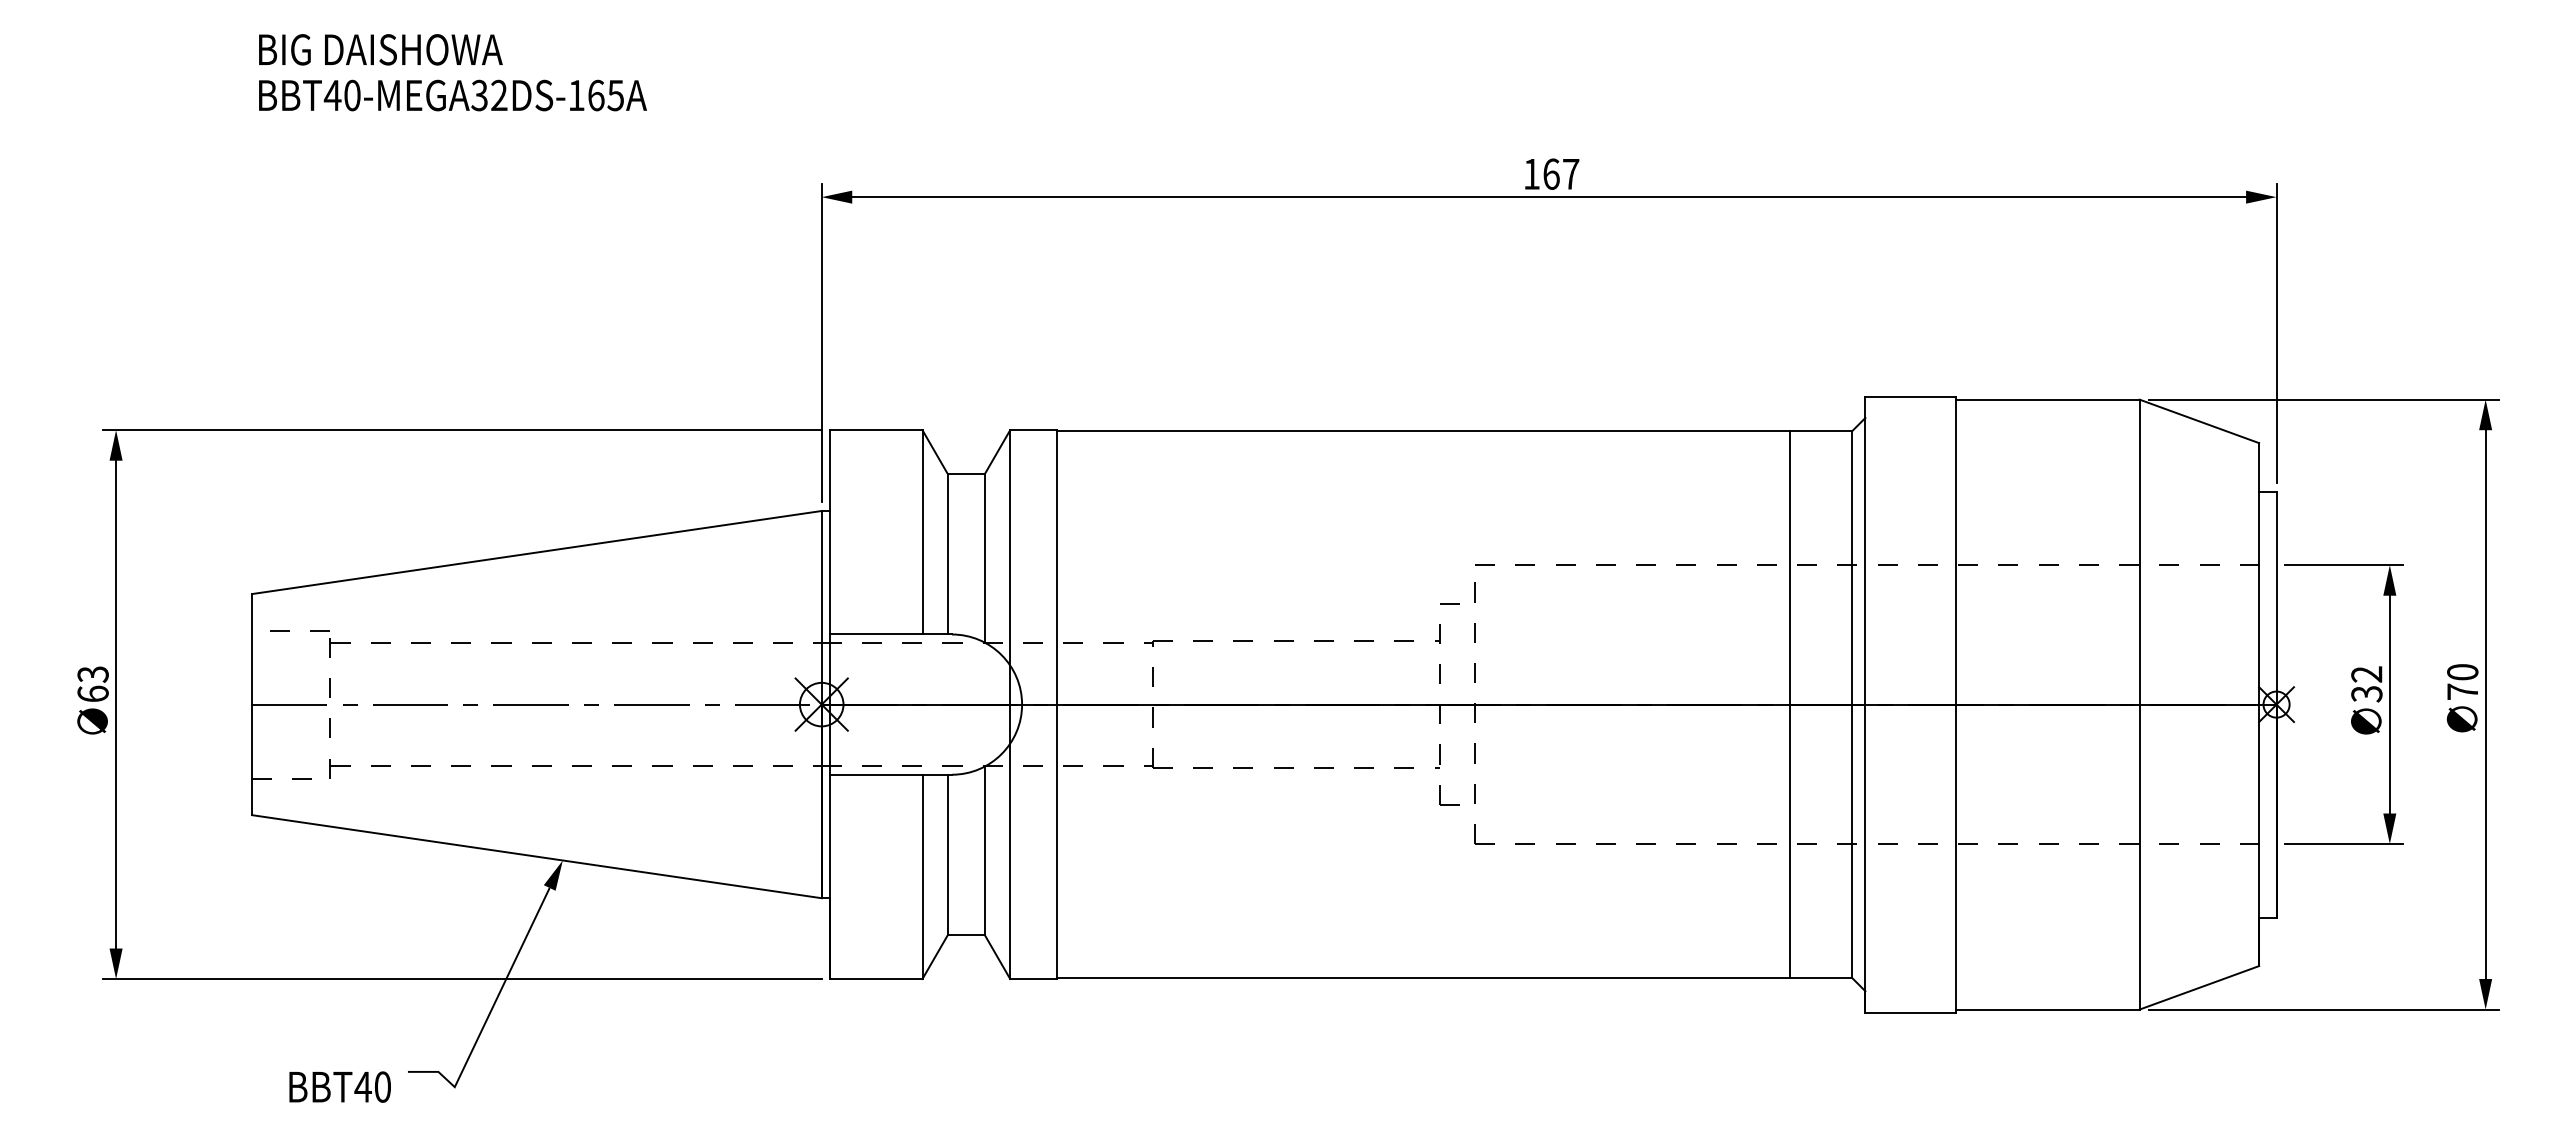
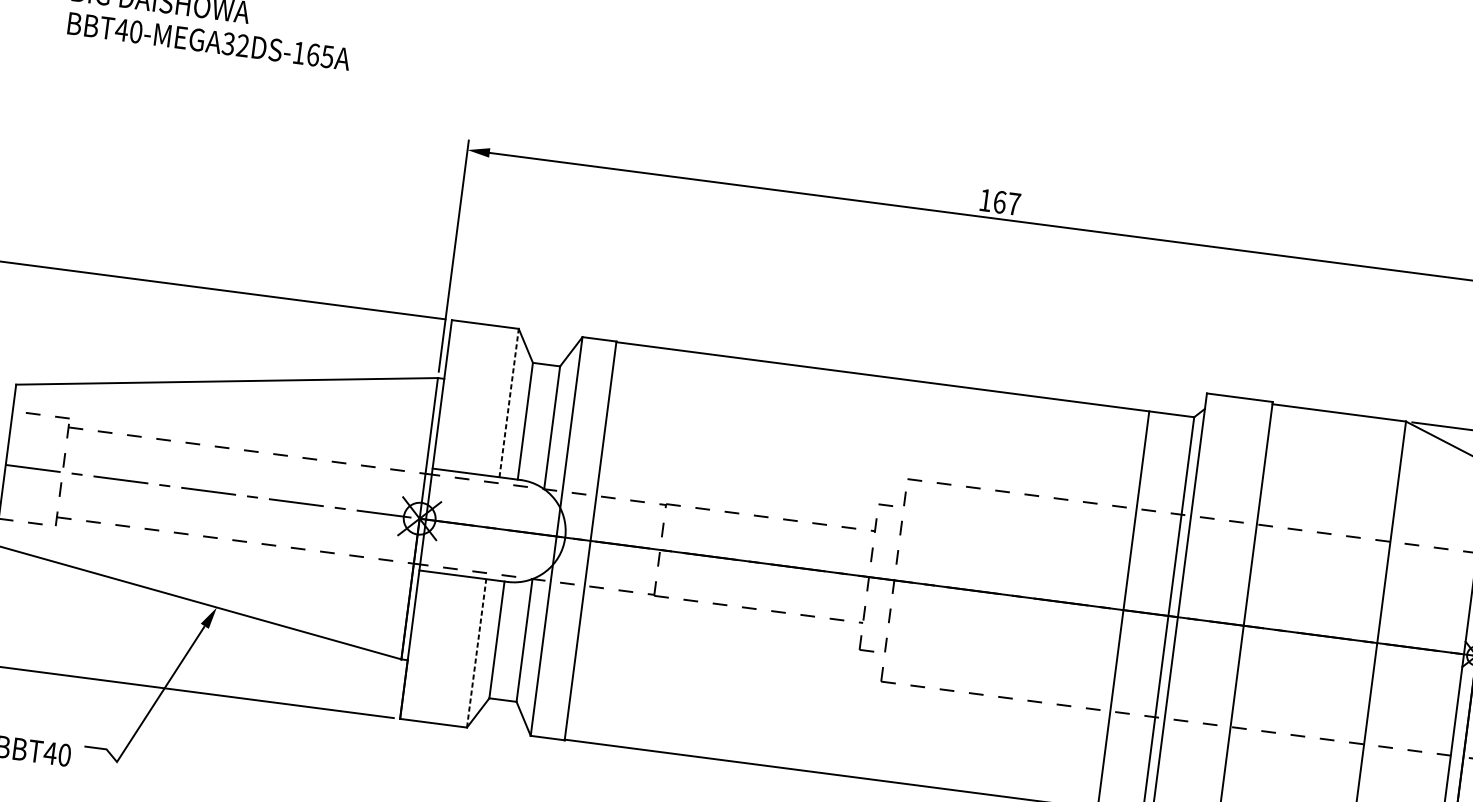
line: (922, 531) -> (509, 402), solid -> dashed
line: (922, 876) -> (476, 653), solid -> dashed

